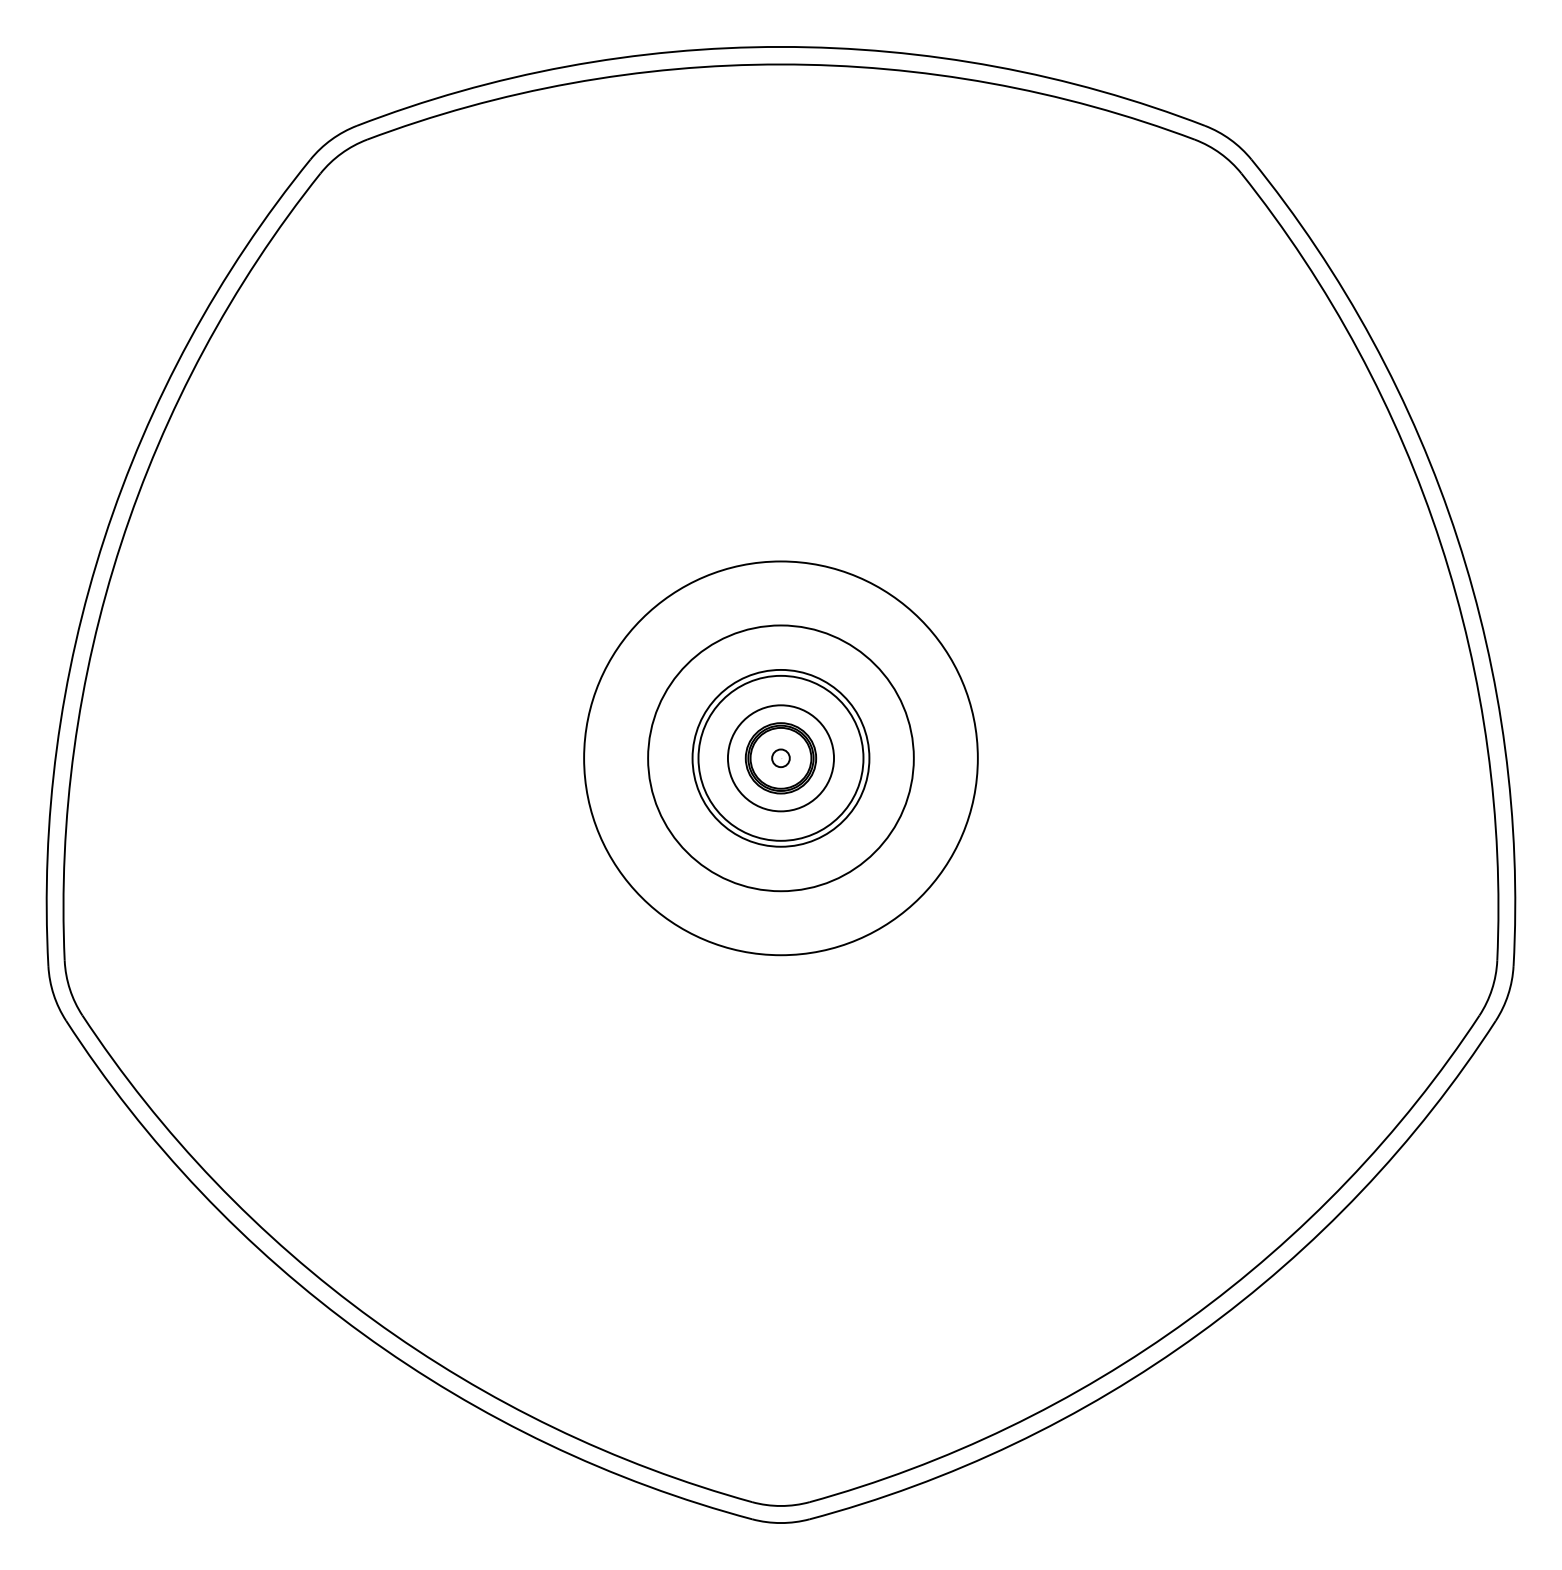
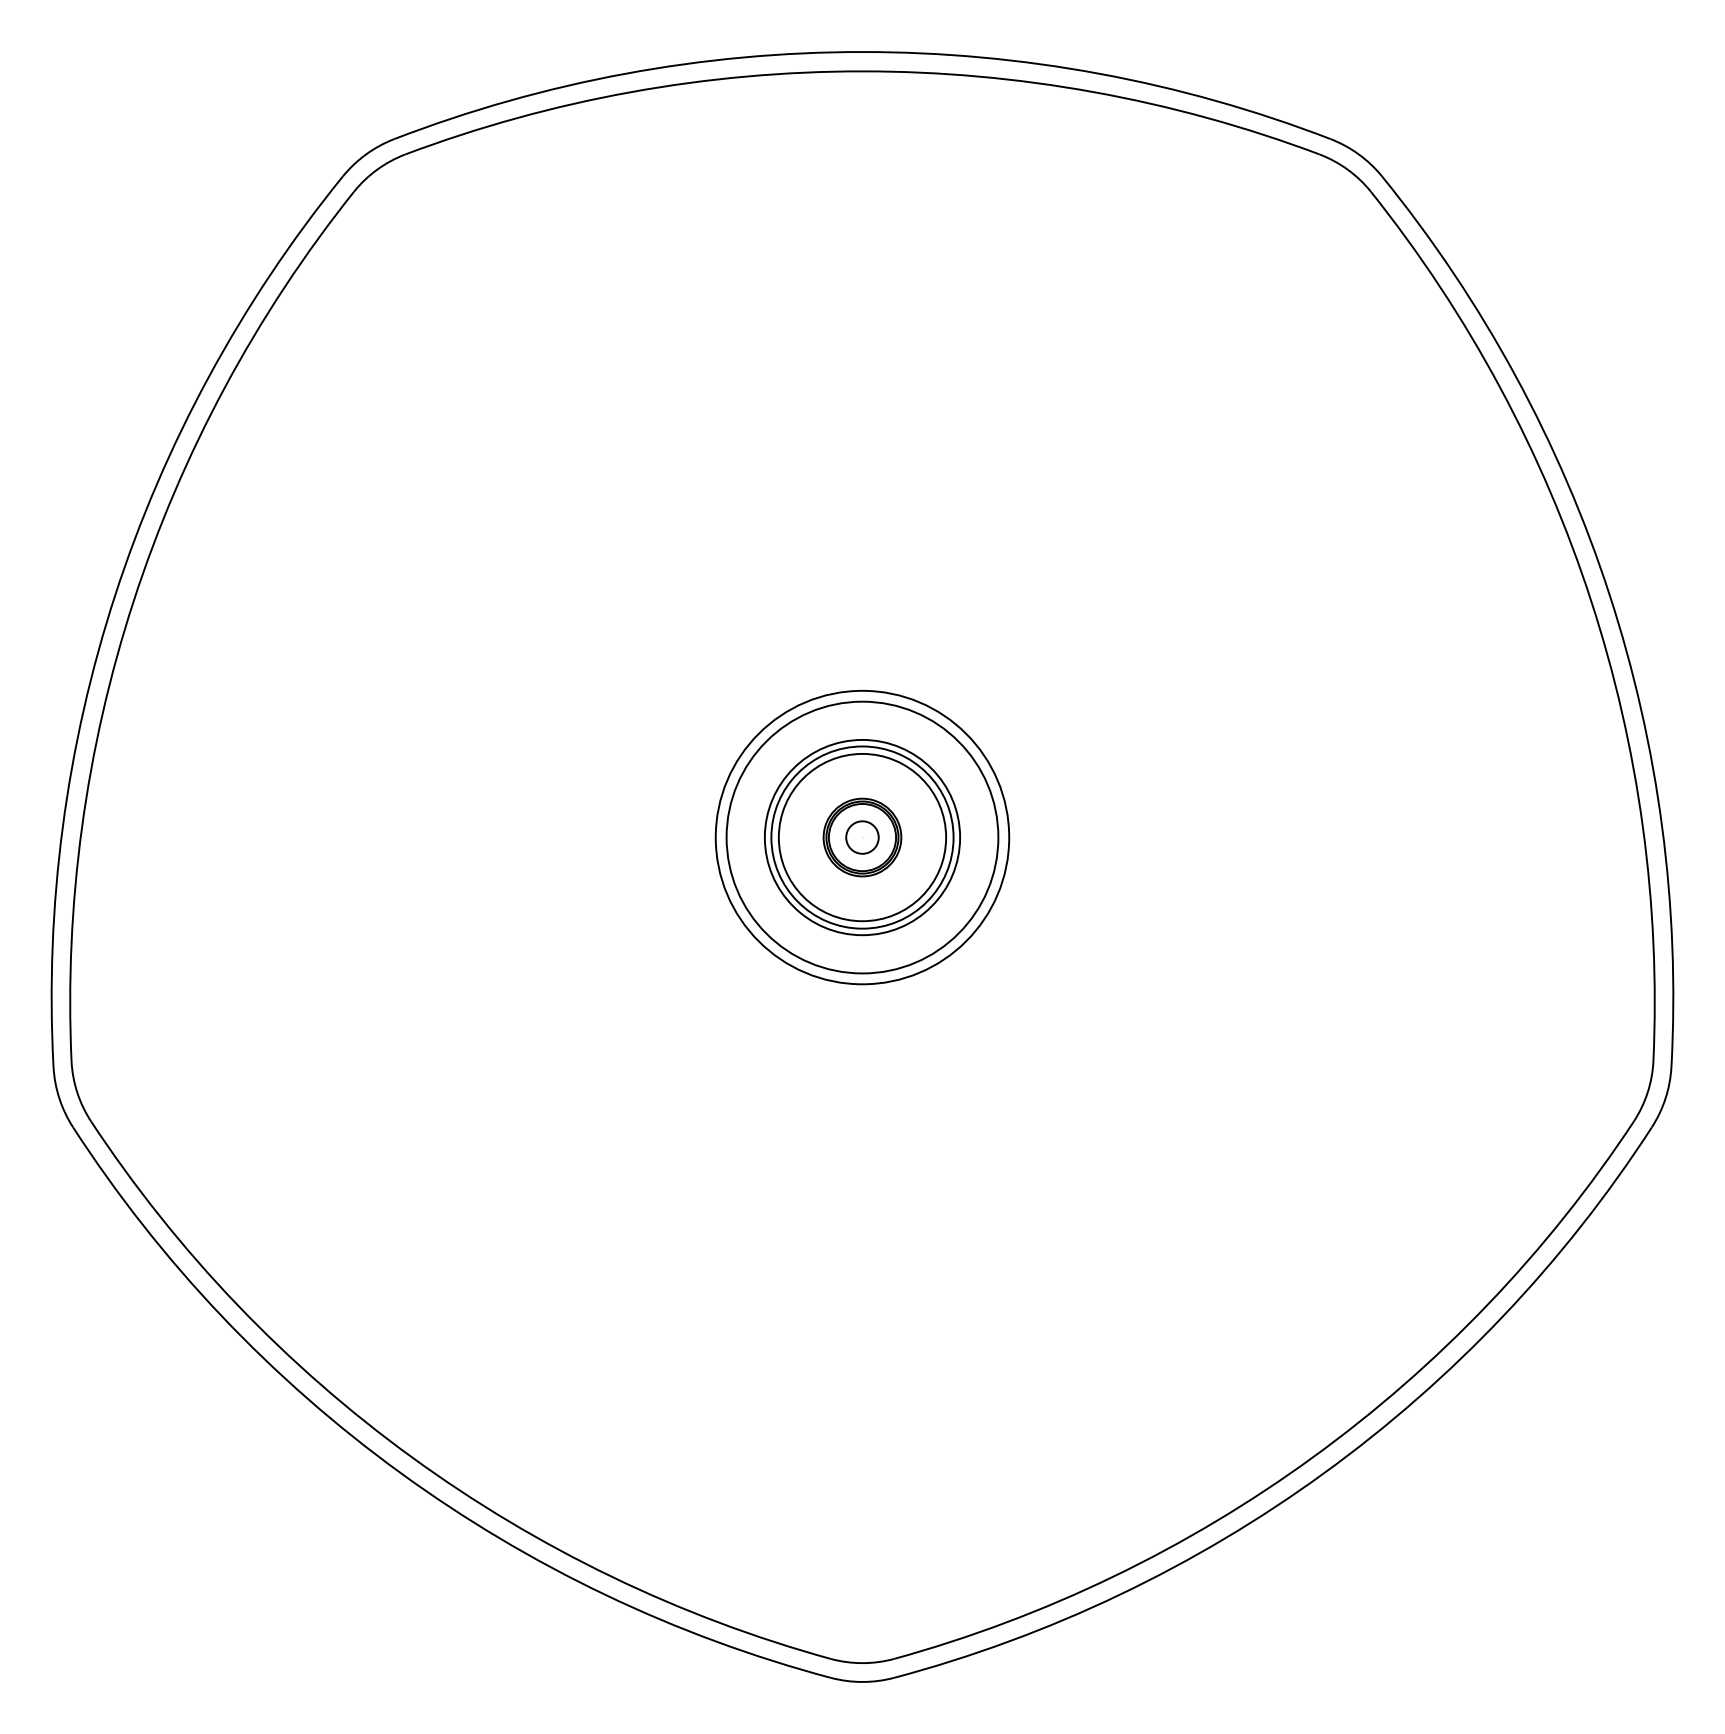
circle: (781, 758) -> (862, 837), size x0.62
circle: (781, 758) -> (862, 837), size x1.43
circle: (781, 758) -> (862, 837), size x1.67

